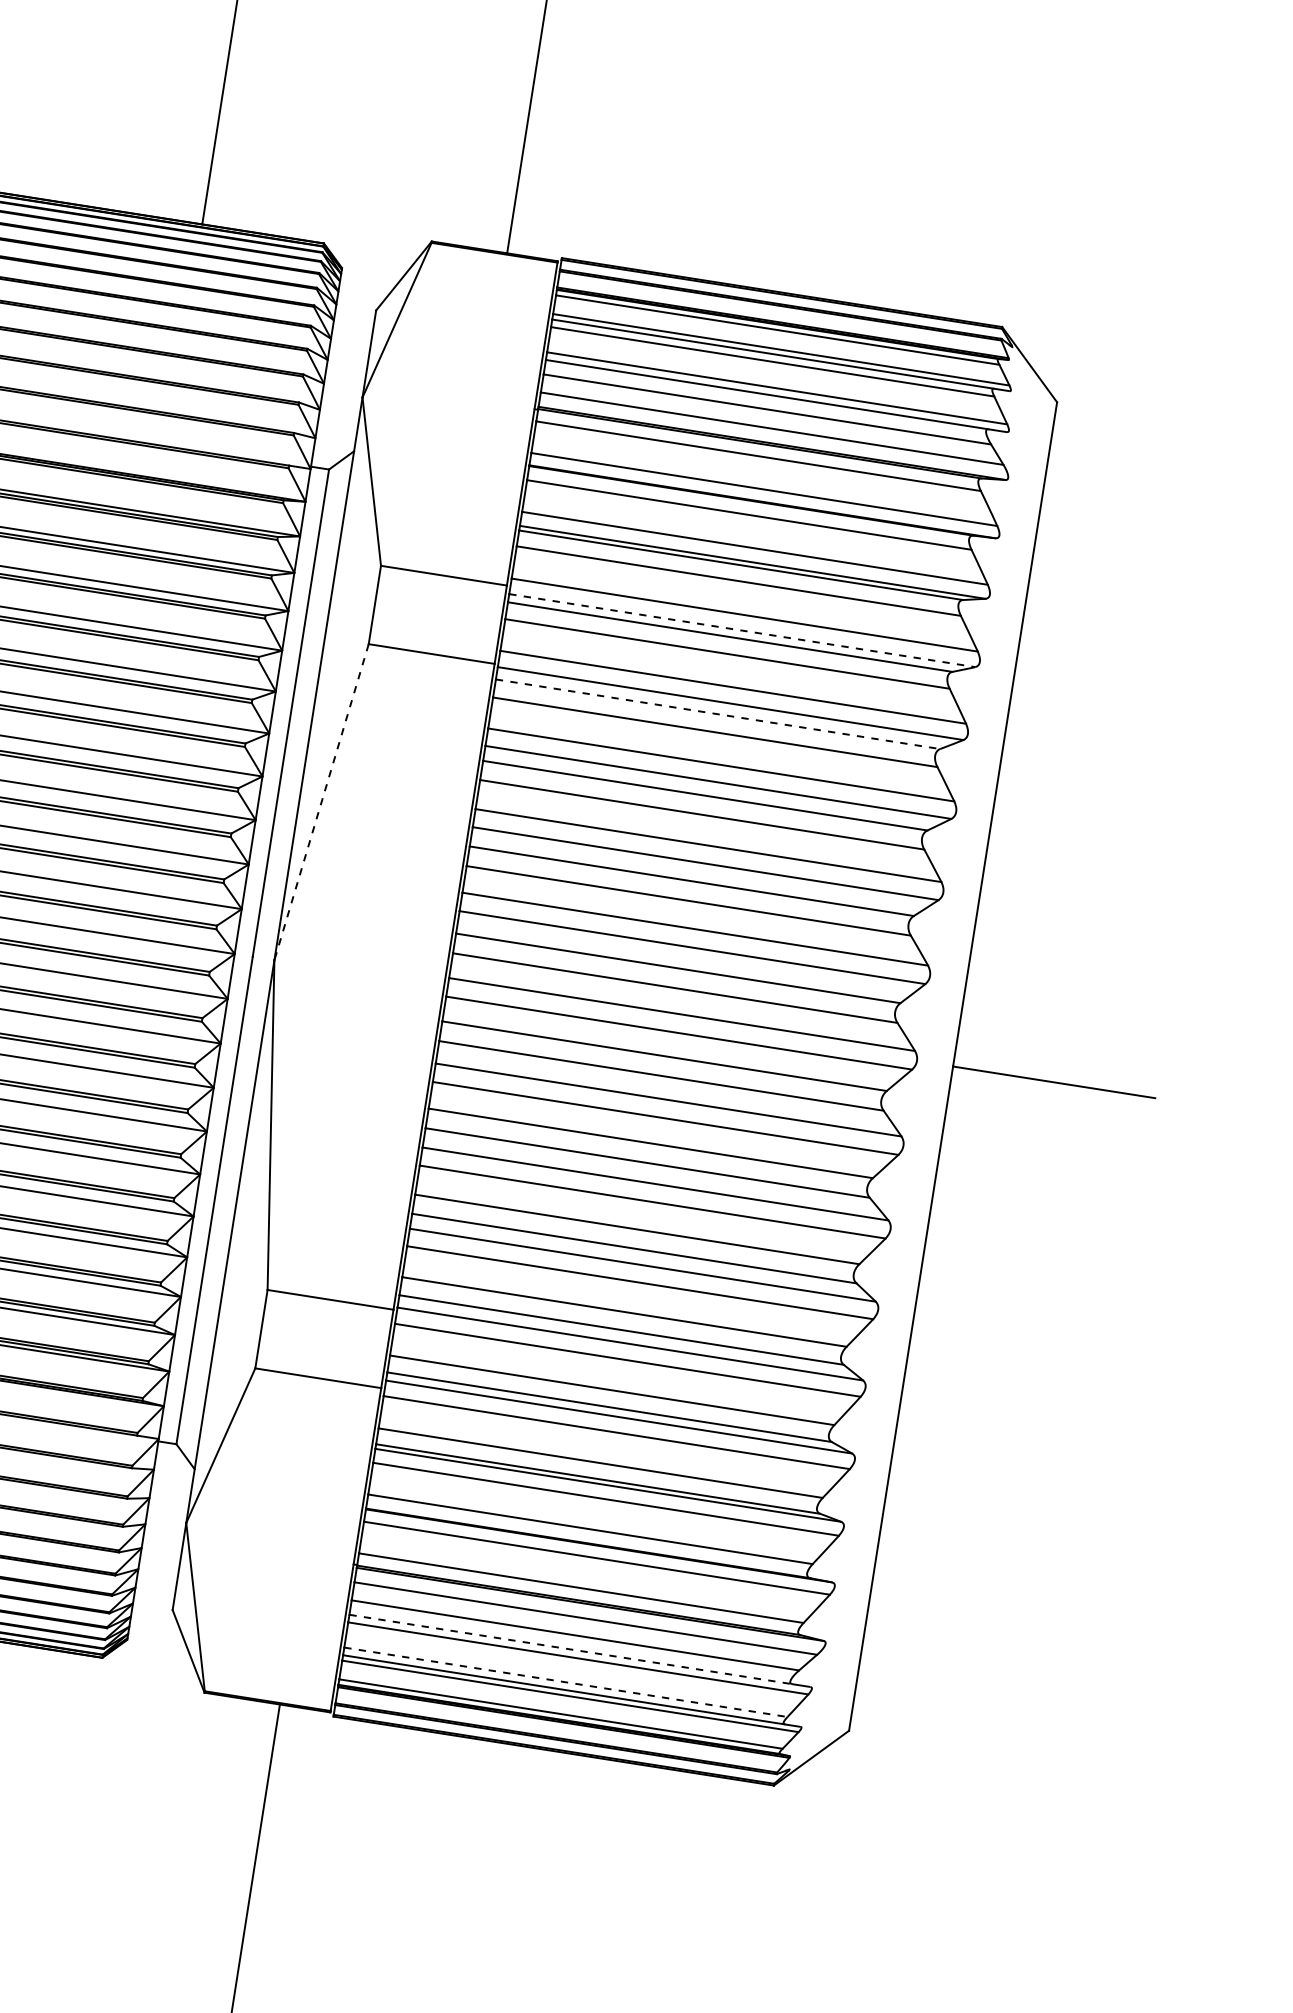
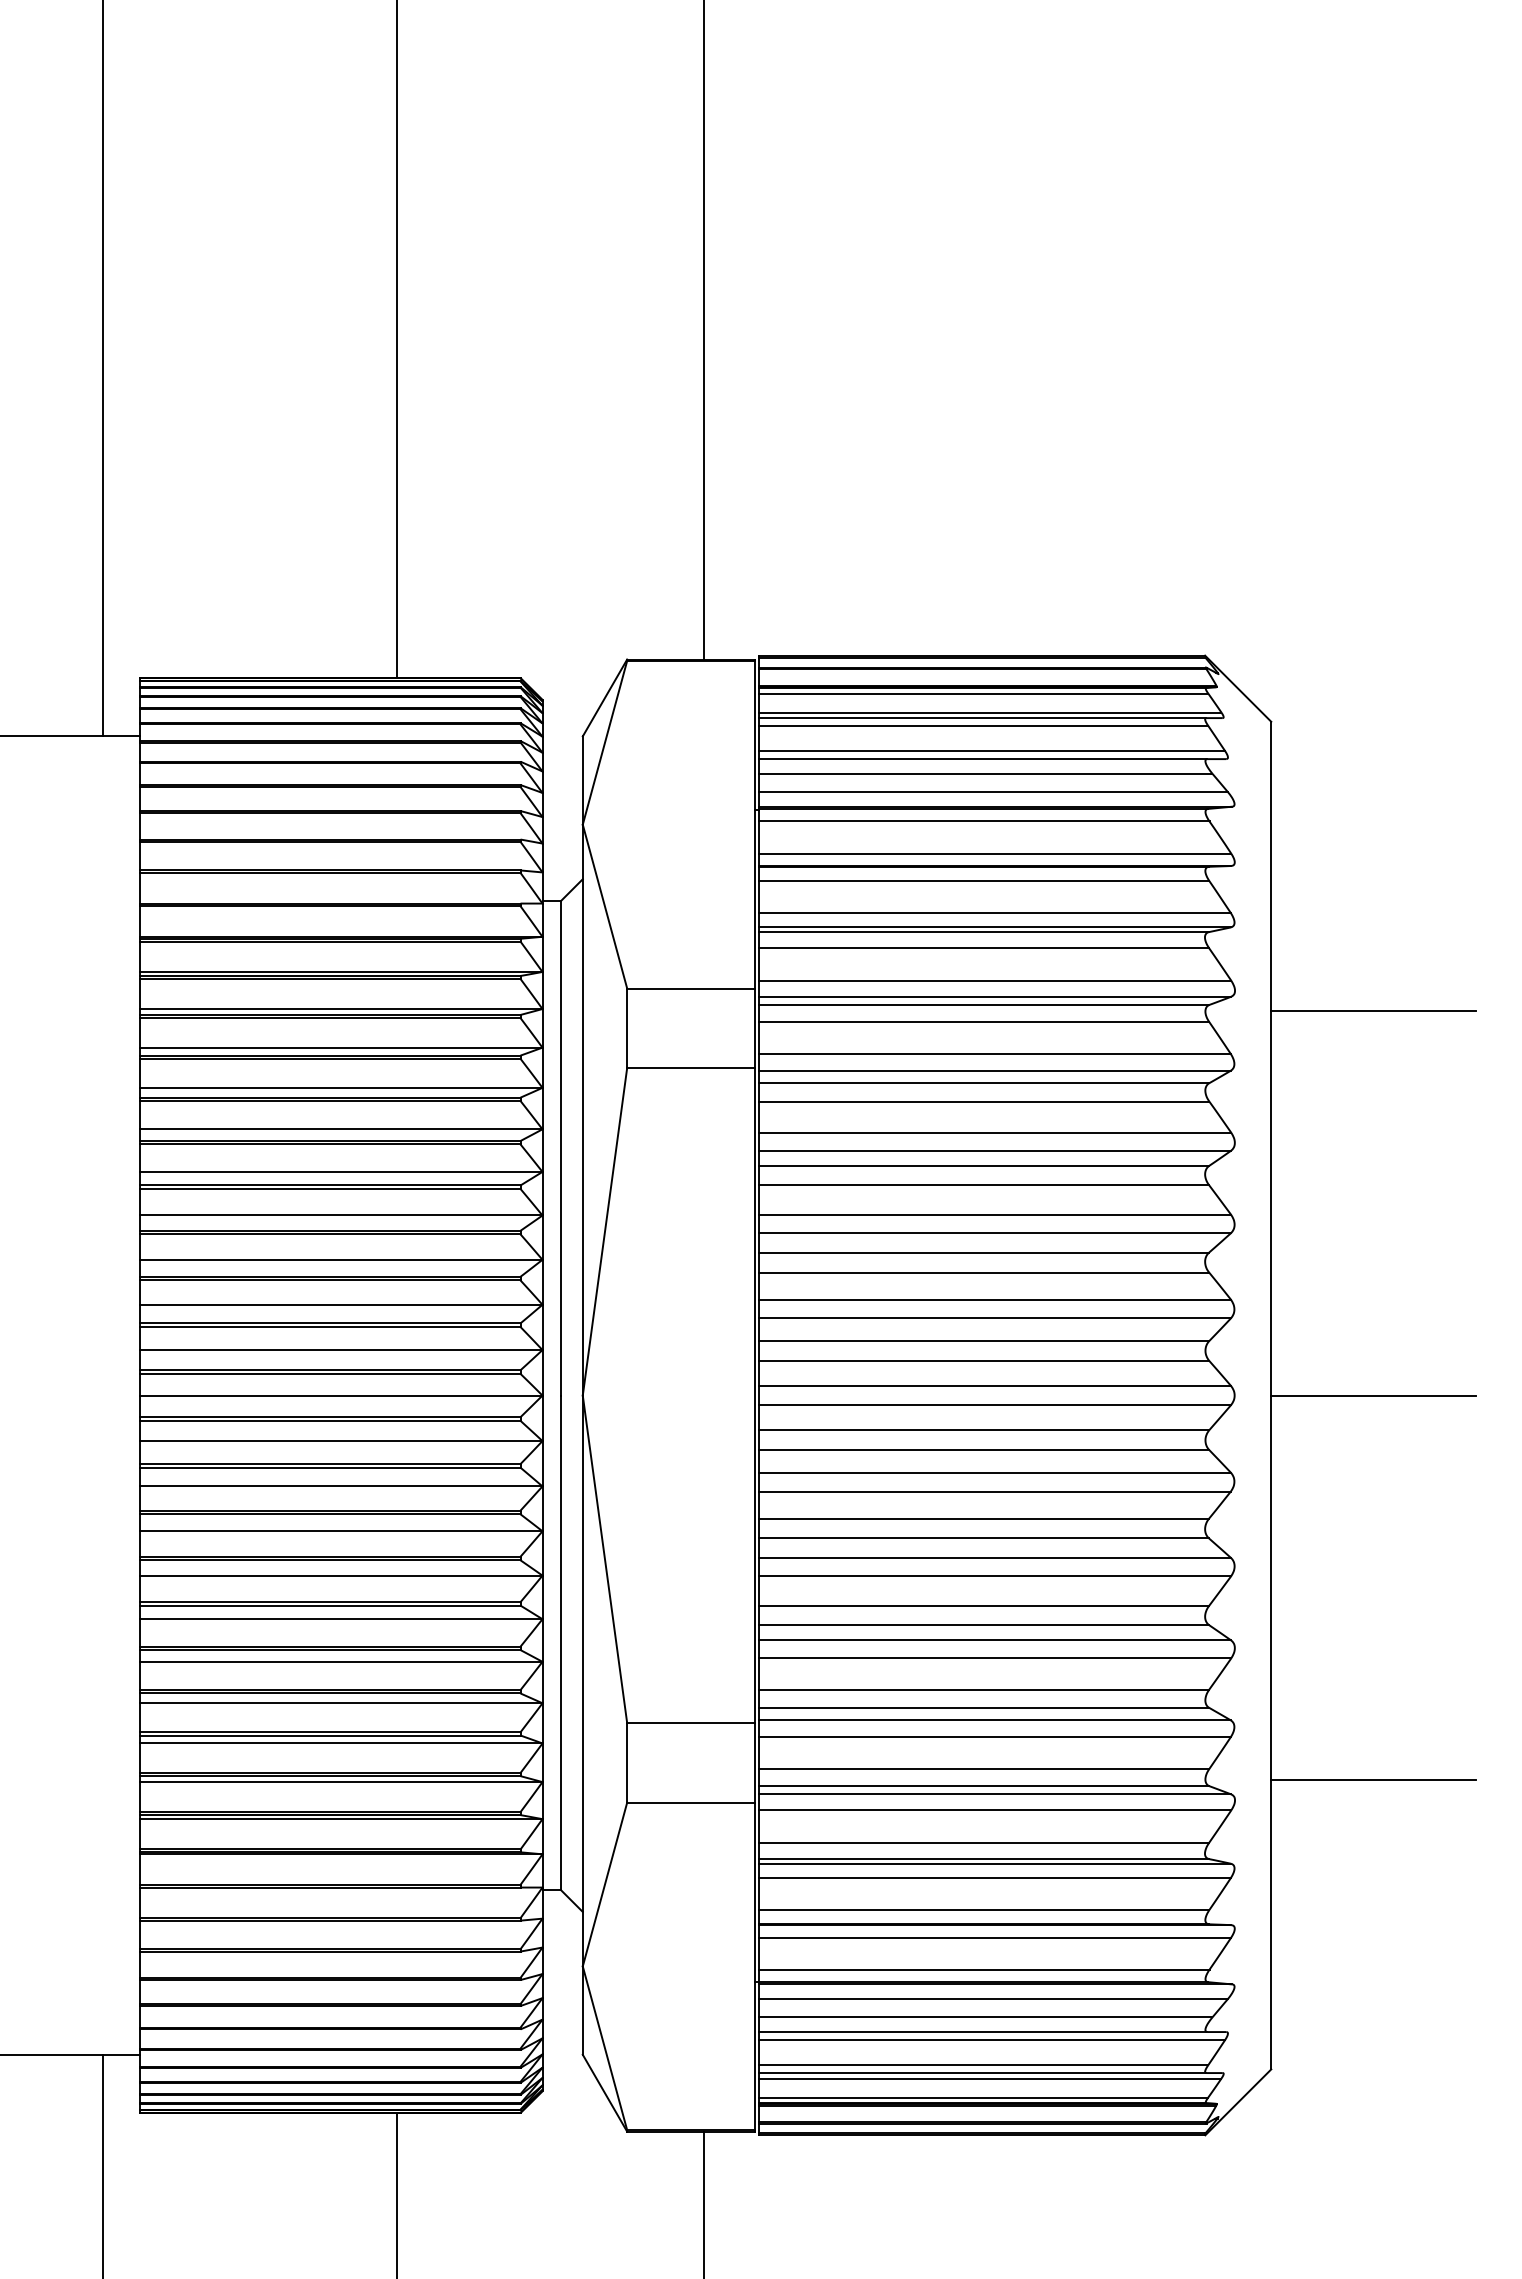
line: (742, 630) -> (995, 996), dashed -> solid
line: (1113, 703) -> (1373, 1011), added
line: (718, 714) -> (984, 1083), dashed -> solid
line: (320, 802) -> (604, 1232), dashed -> solid
line: (994, 1461) -> (1373, 1780), added
line: (571, 1649) -> (983, 2032), dashed -> solid
line: (566, 1682) -> (983, 2065), dashed -> solid

